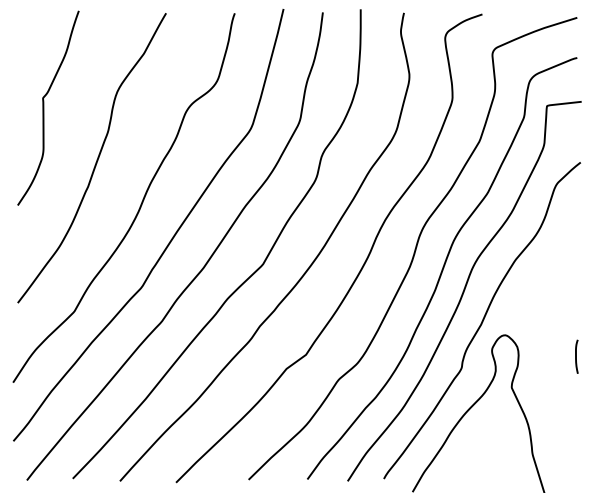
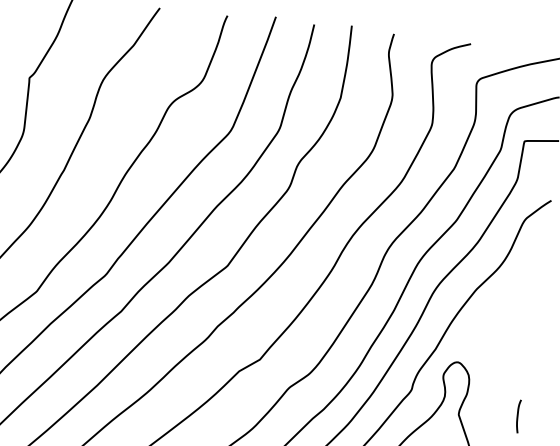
curve: (576, 356) -> (518, 416), moved

